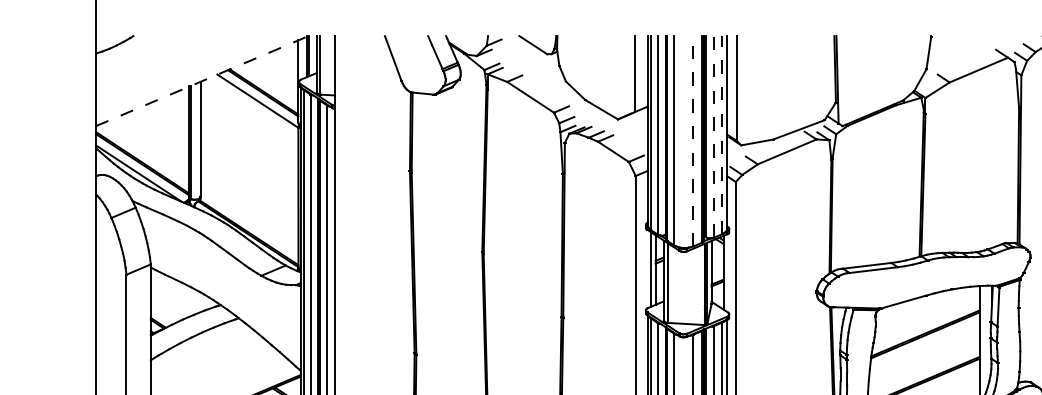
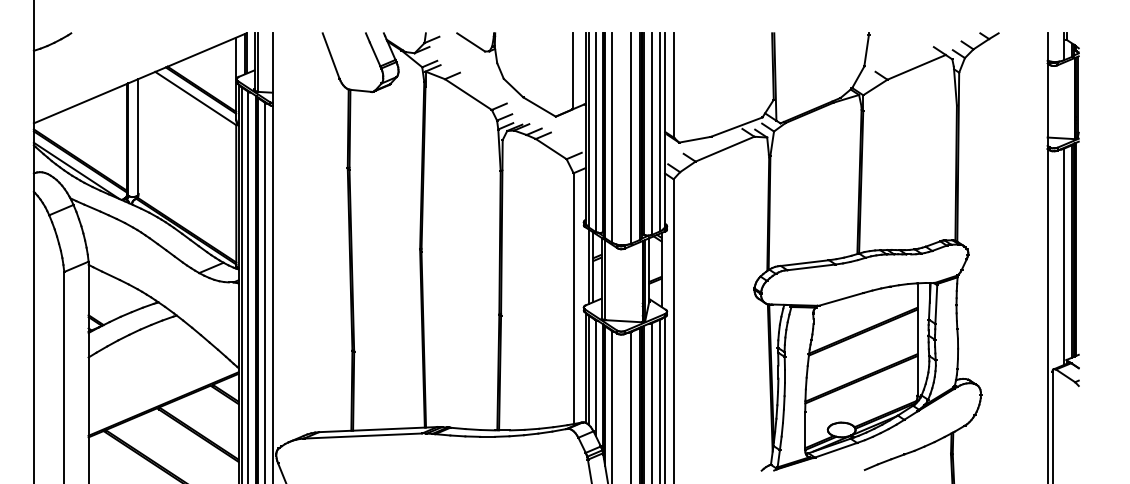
line: (202, 81) -> (140, 78), dashed -> solid
line: (722, 134) -> (660, 131), dashed -> solid
line: (713, 137) -> (651, 134), dashed -> solid
line: (693, 140) -> (631, 137), dashed -> solid

